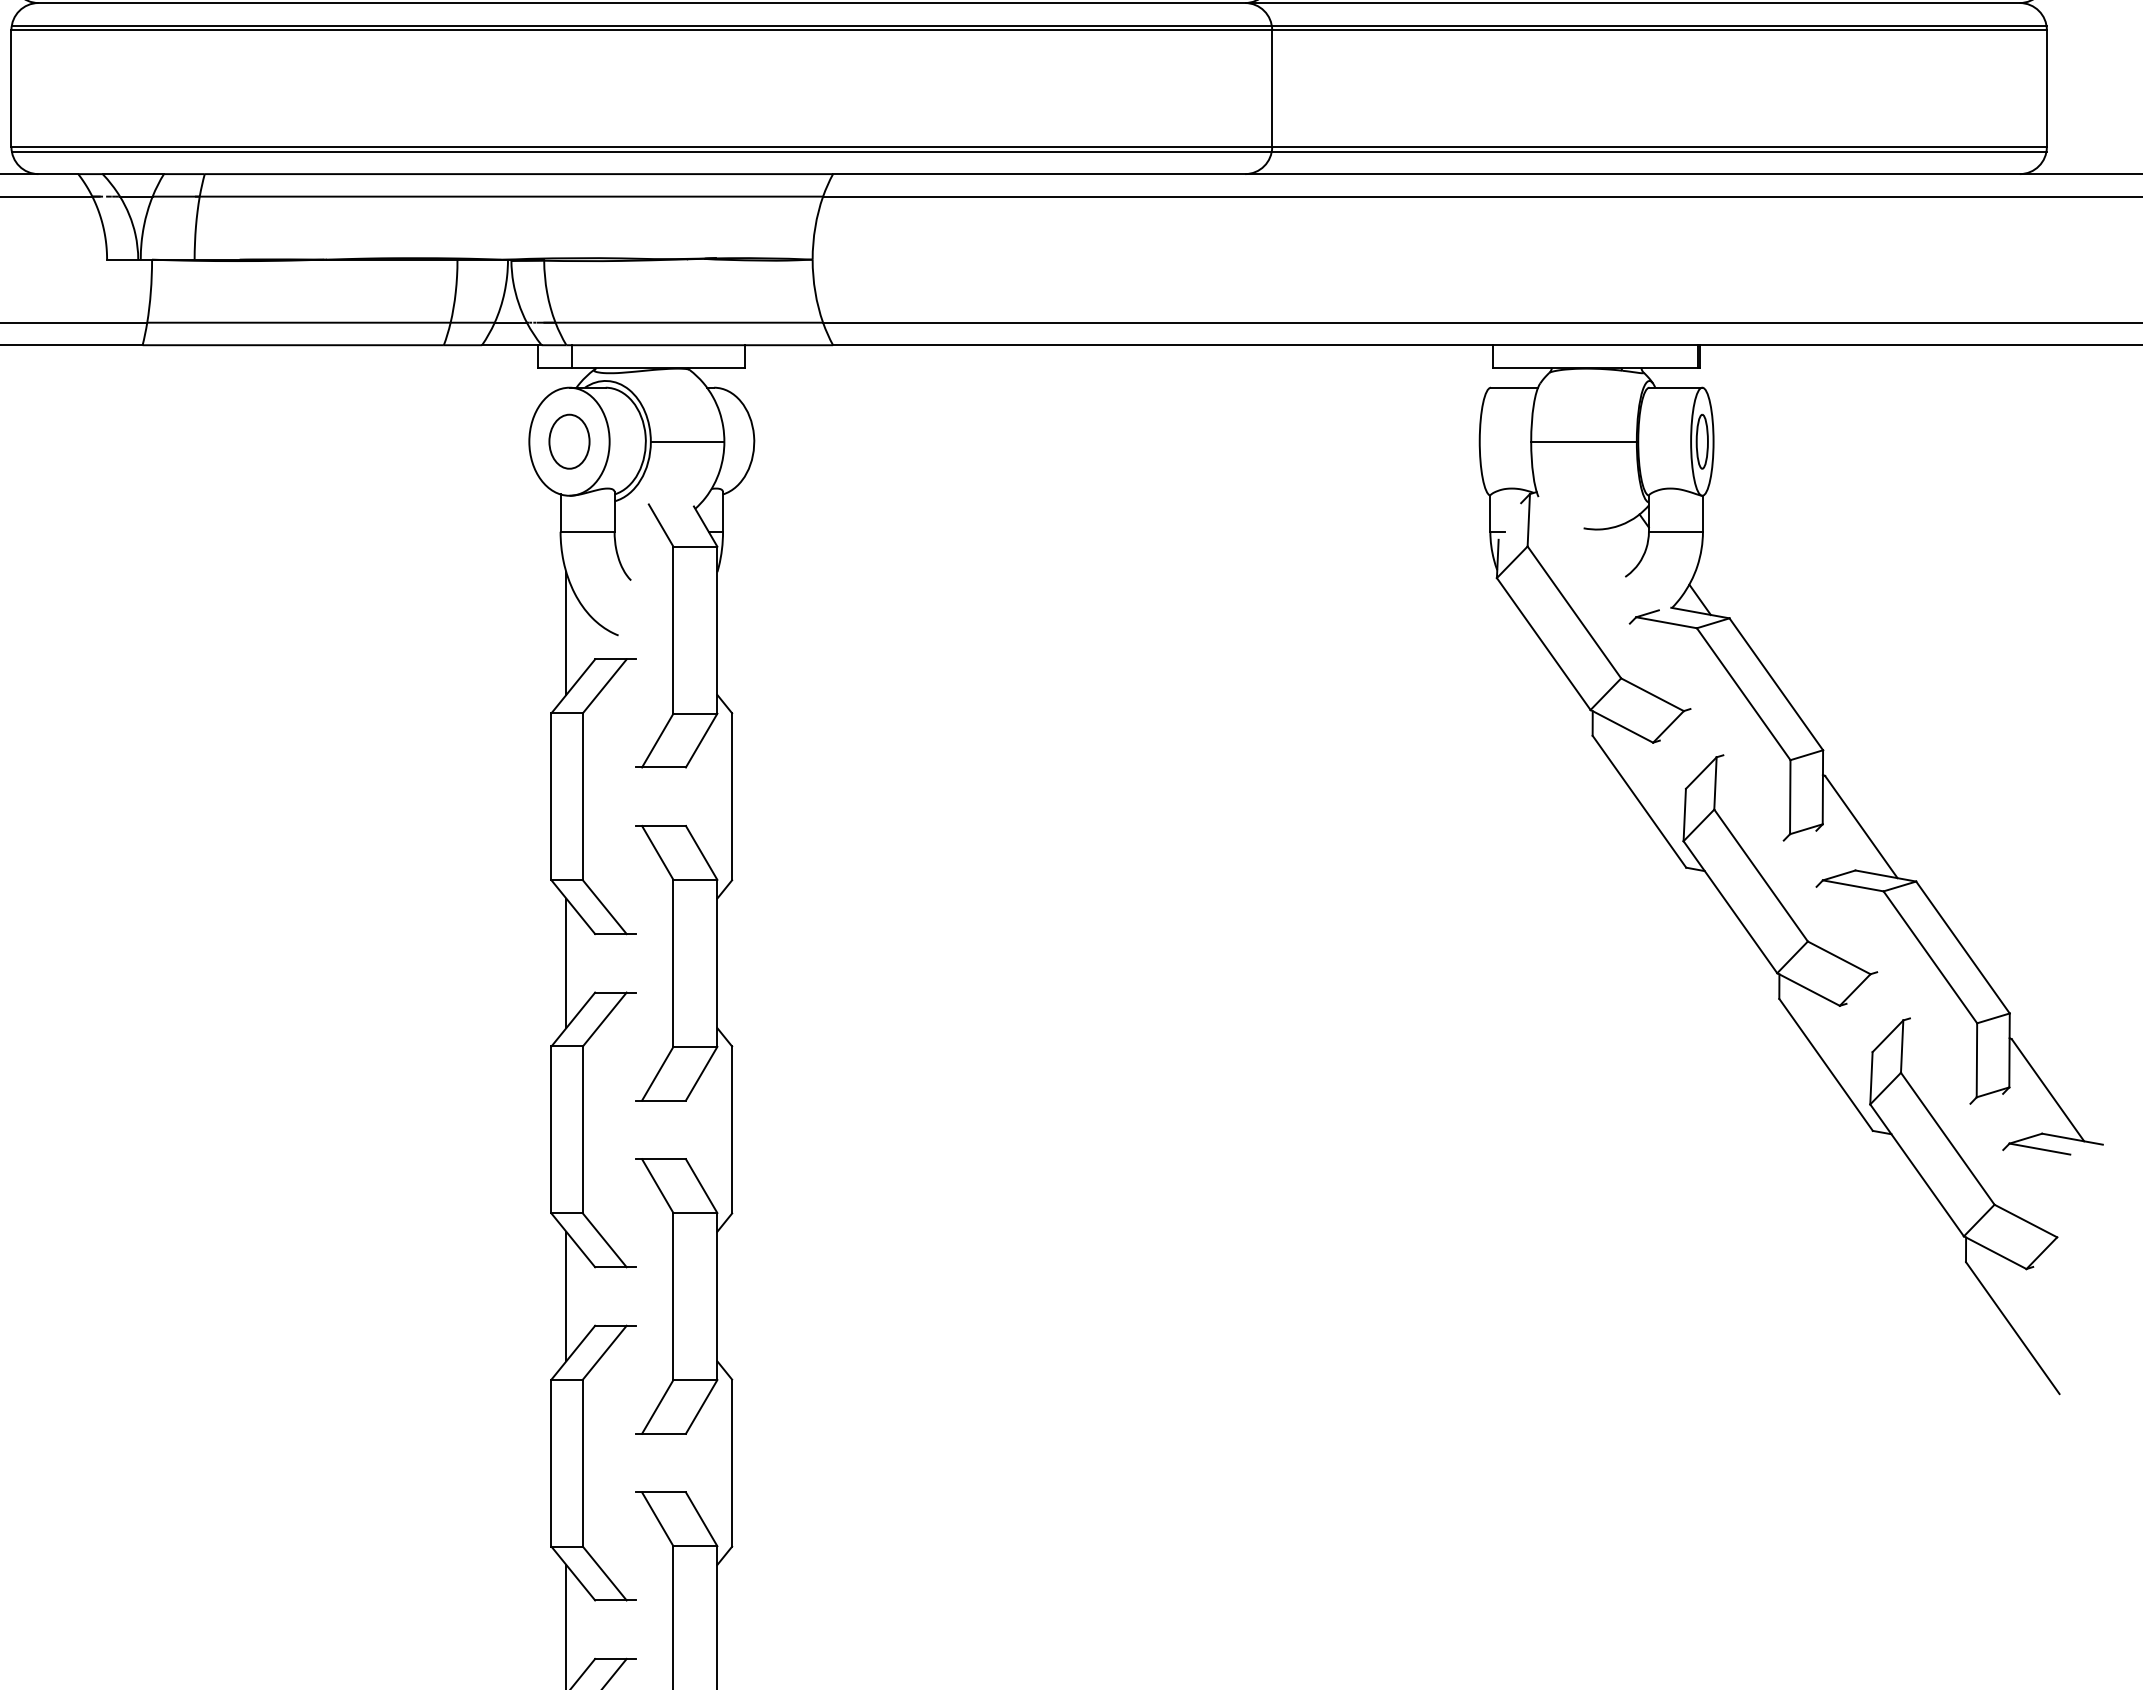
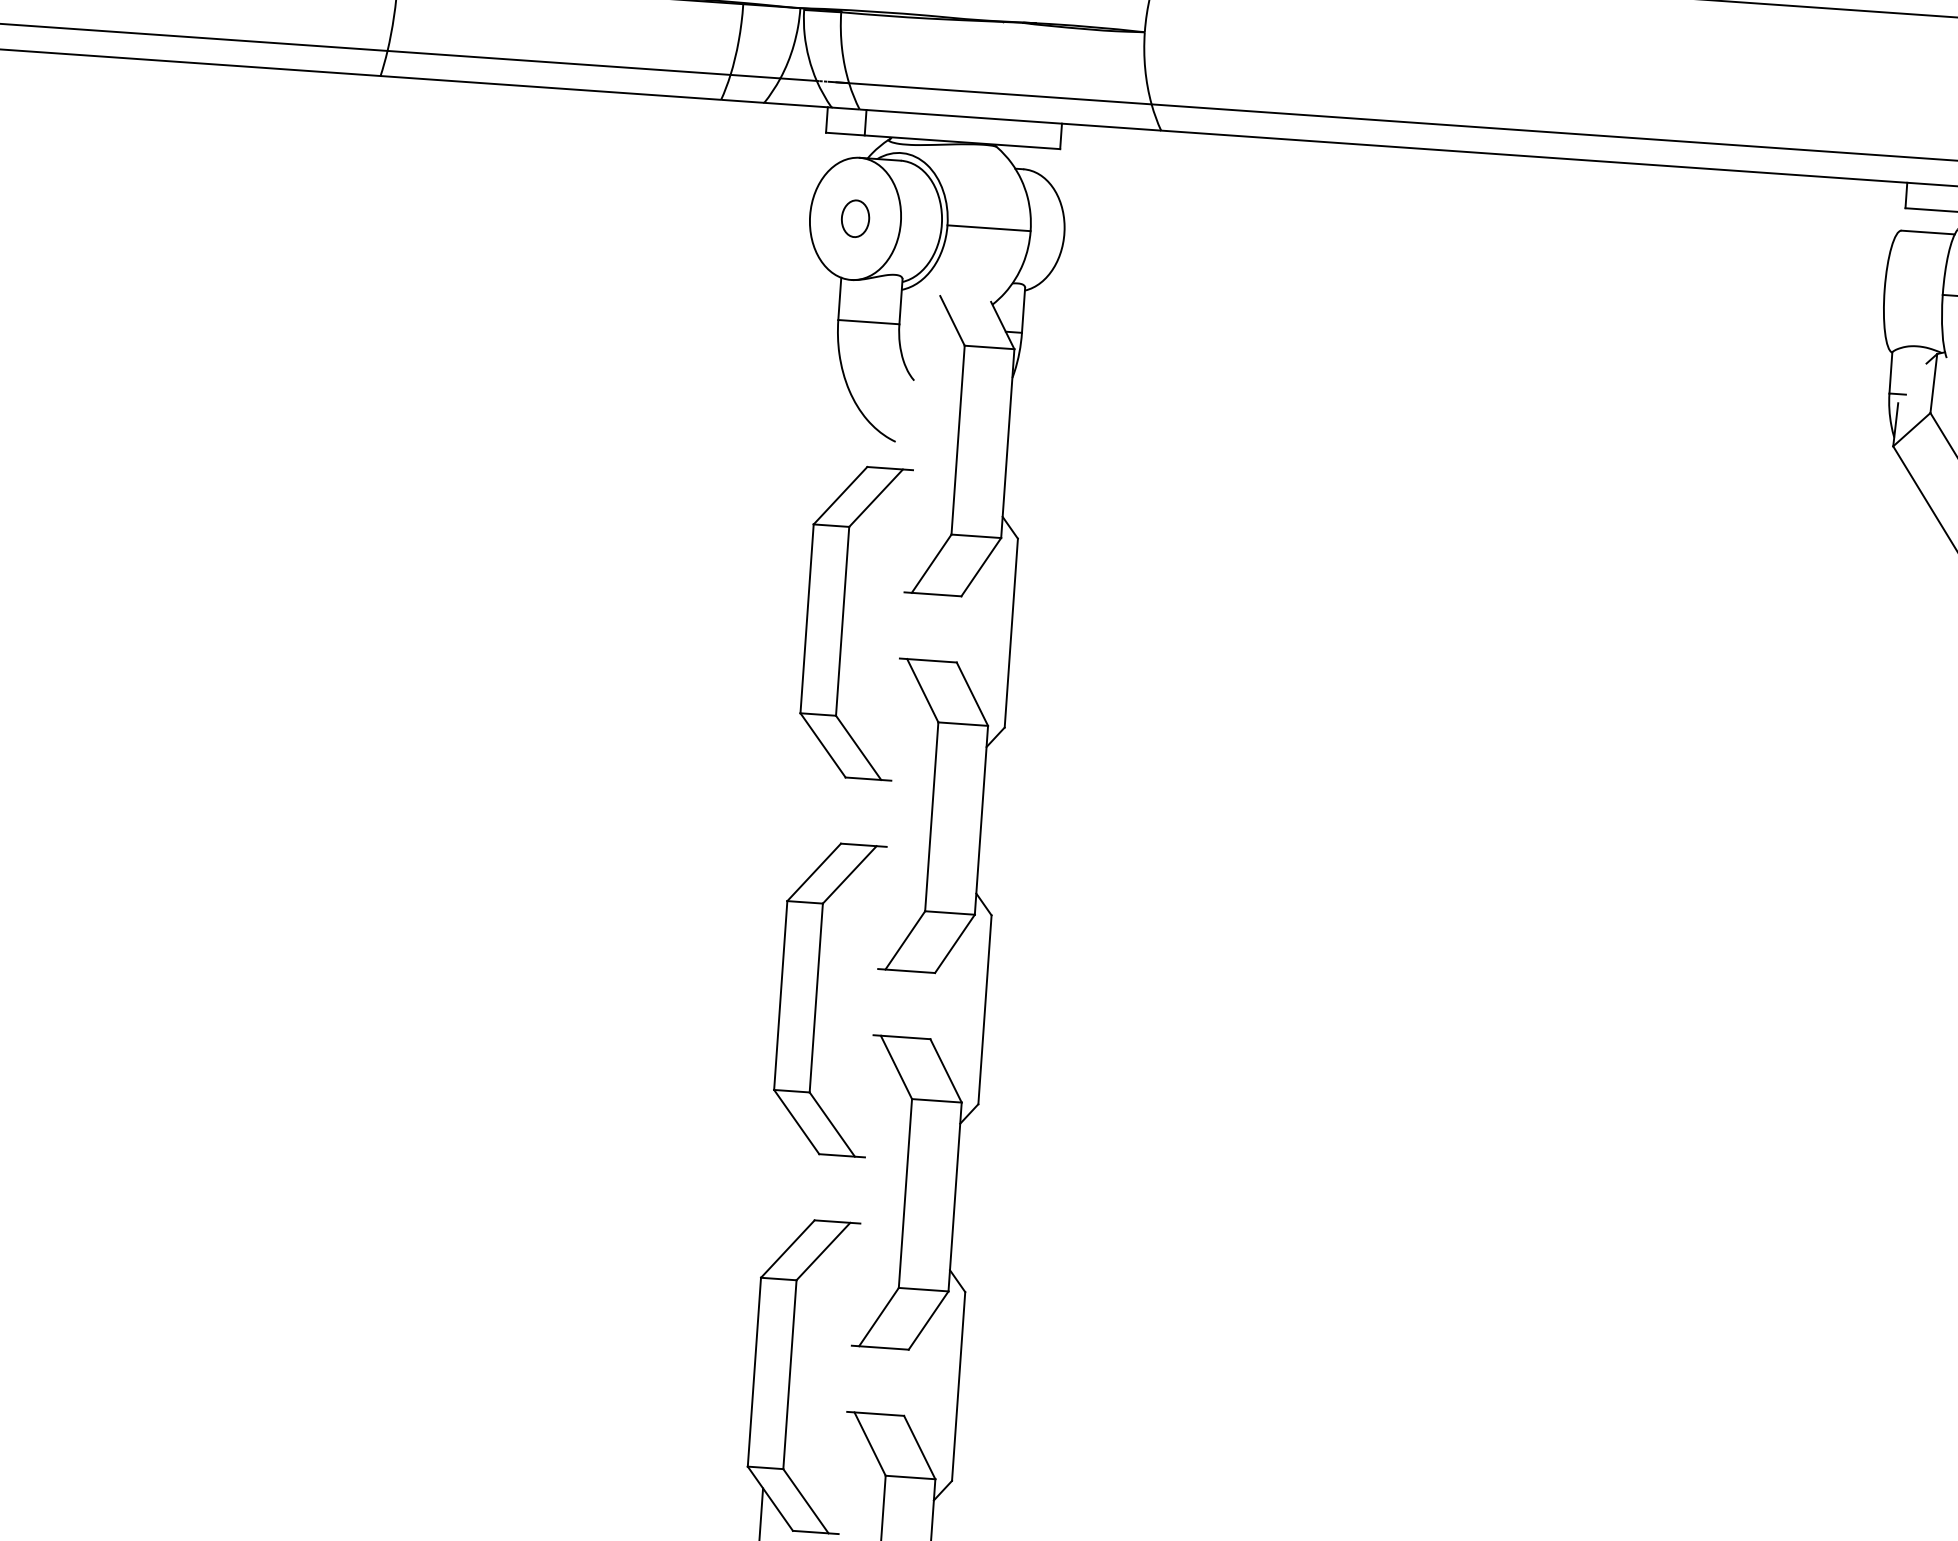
part: (569, 441) -> (855, 218), size x0.6
line: (566, 633) -> (836, 435), removed
line: (566, 963) -> (810, 808), removed
line: (566, 1296) -> (784, 1184), removed

